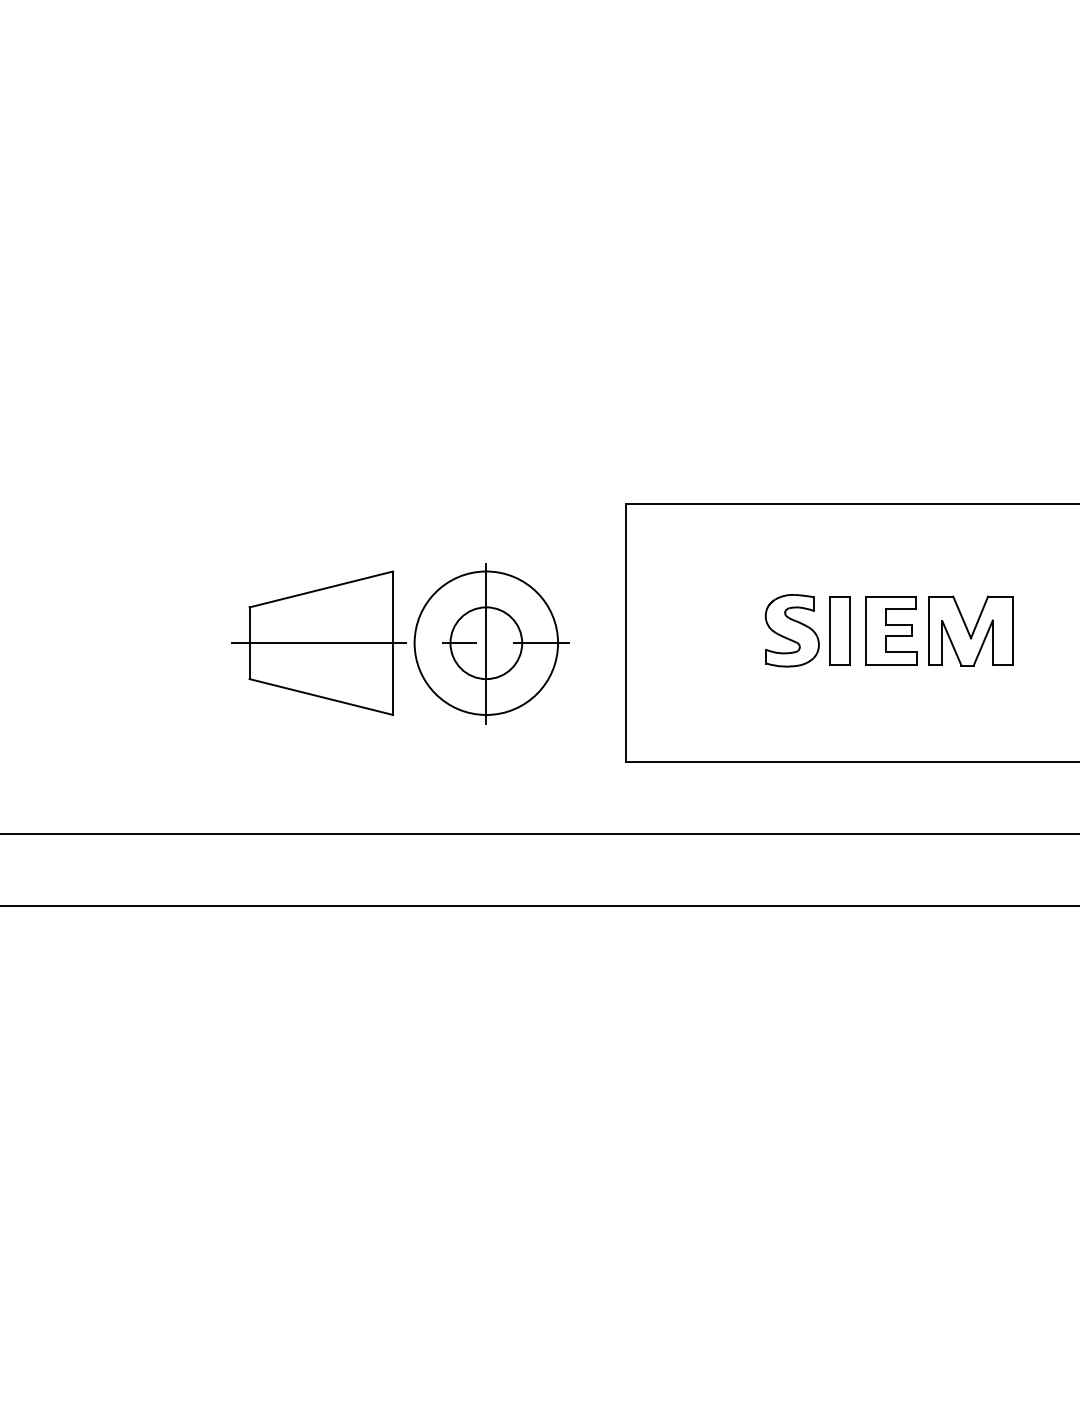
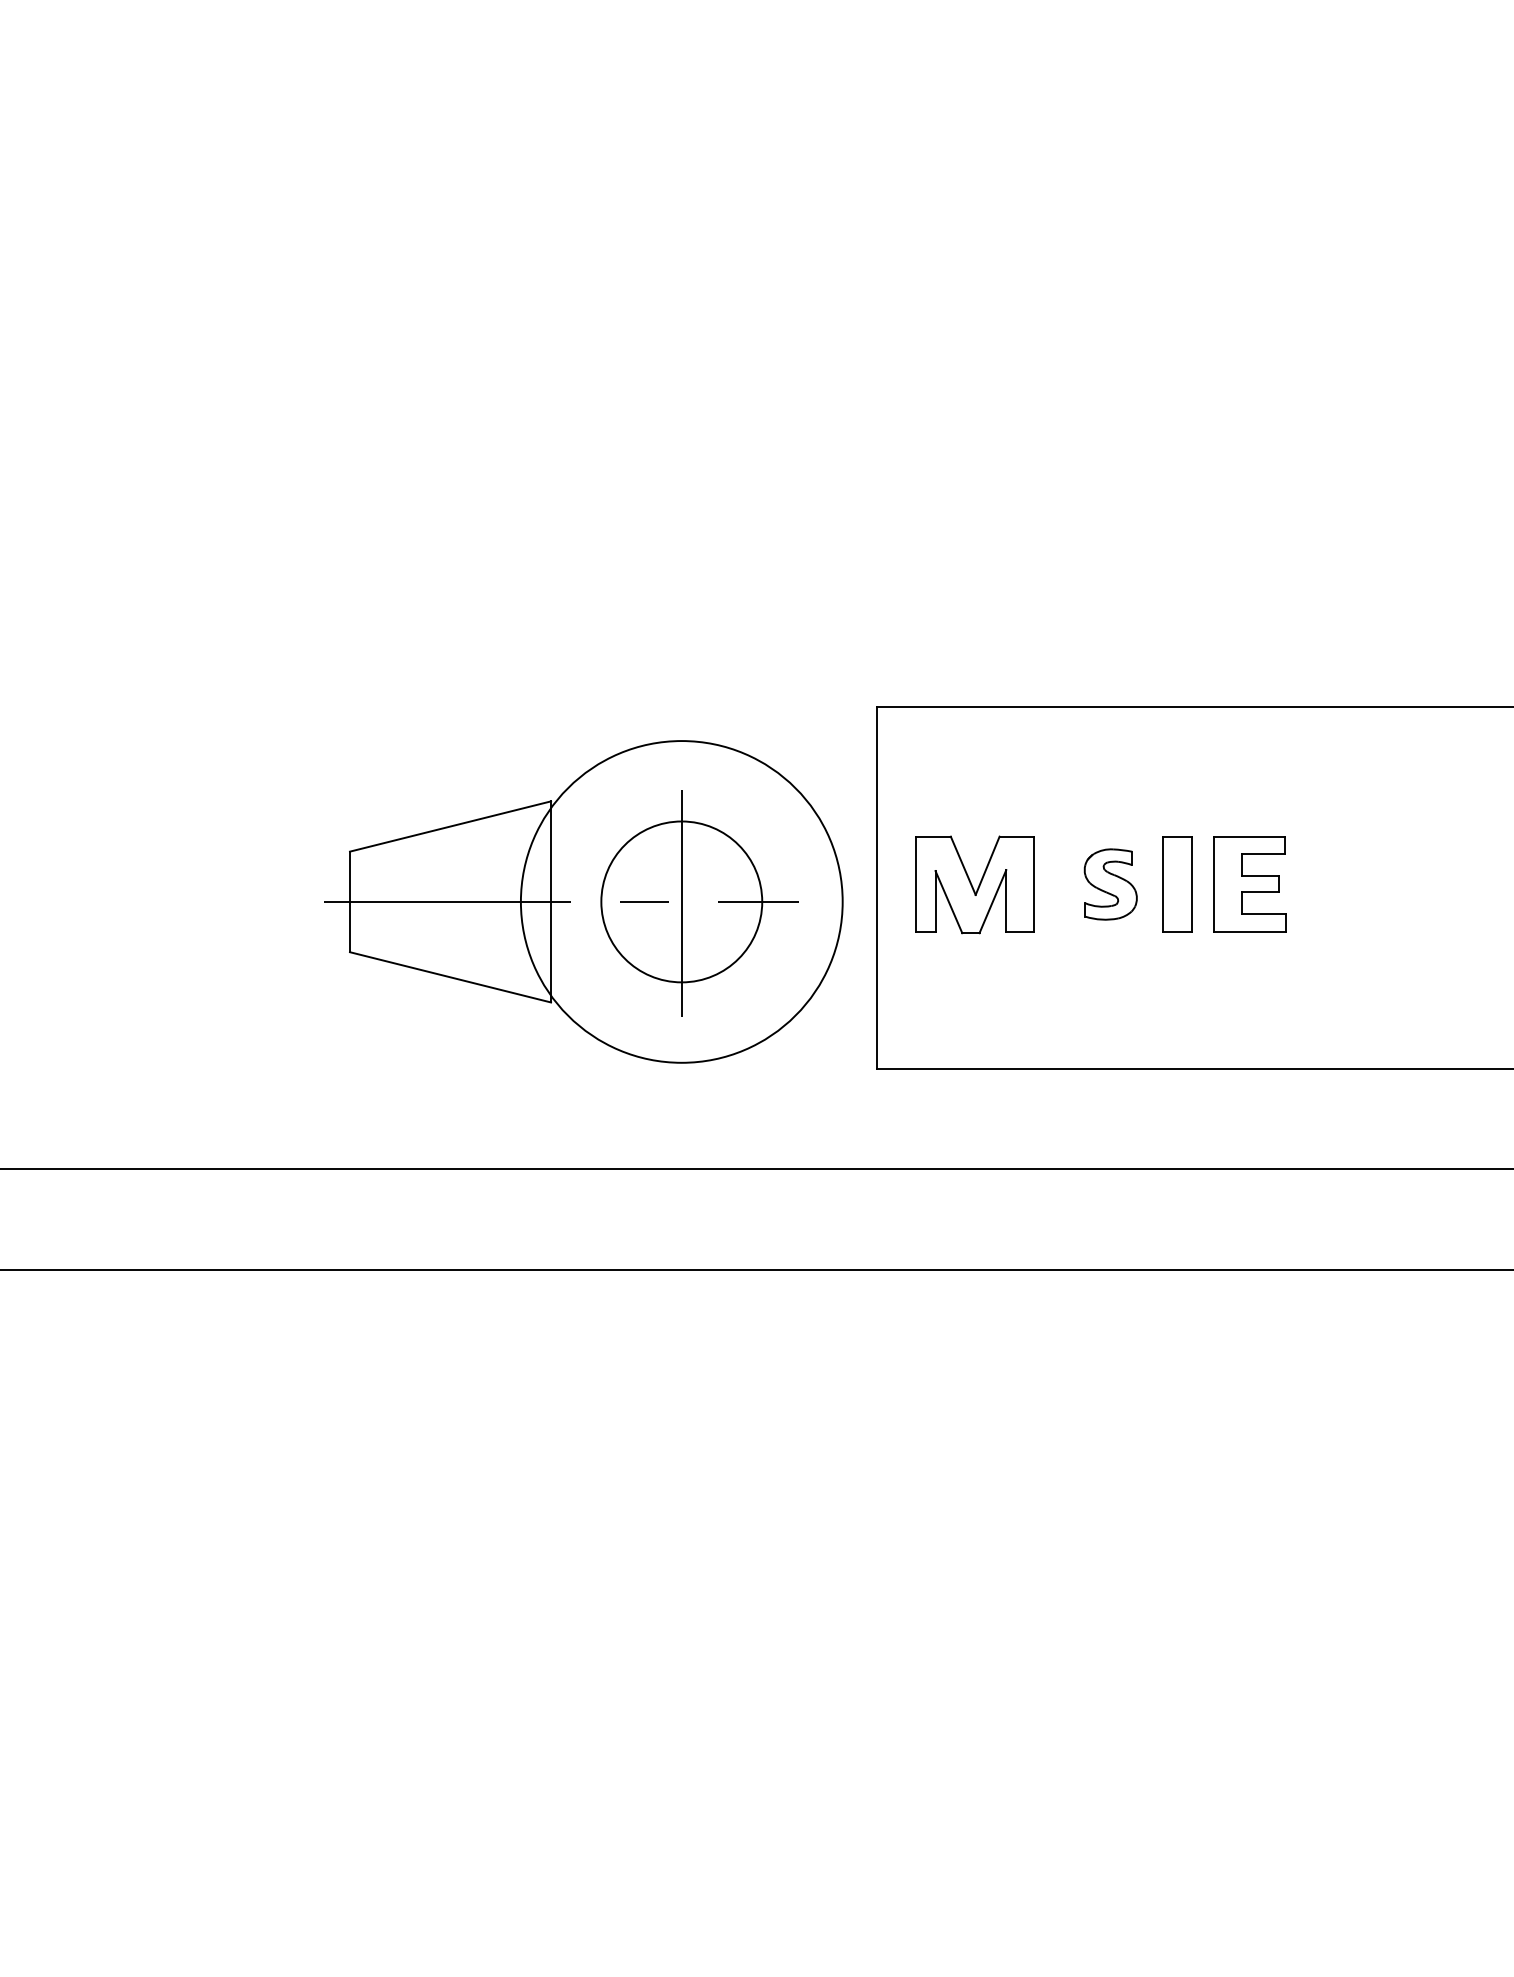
part: (792, 630) -> (1110, 884), size x0.7
part: (970, 630) -> (974, 884), moved
circle: (486, 642) -> (682, 900), size x1.6
circle: (486, 643) -> (682, 902), size x1.6

